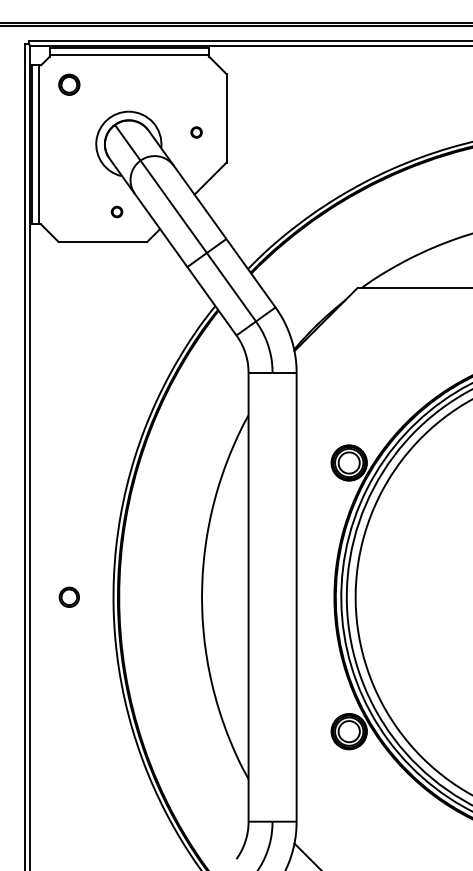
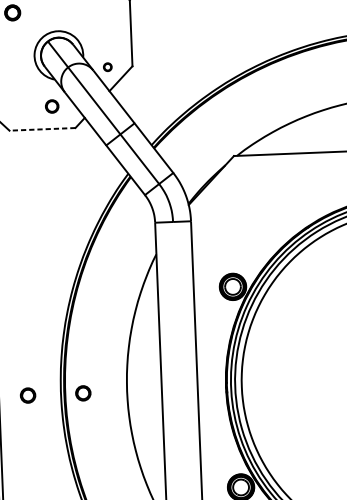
circle: (196, 132) -> (107, 67), moved
part: (116, 211) -> (51, 106), size x1.6
line: (102, 242) -> (42, 129), solid -> dashed
part: (142, 596) -> (82, 392), added

